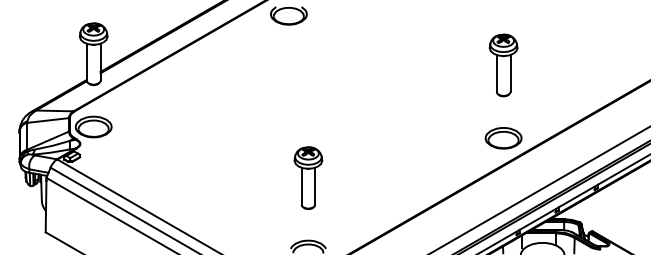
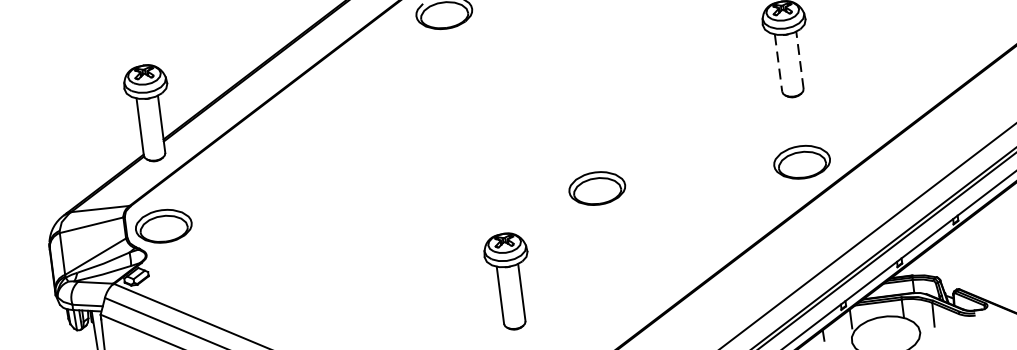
line: (510, 73) -> (799, 60), solid -> dashed
line: (496, 74) -> (778, 64), solid -> dashed
part: (371, 138) -> (597, 188), added
part: (308, 177) -> (509, 280), moved

